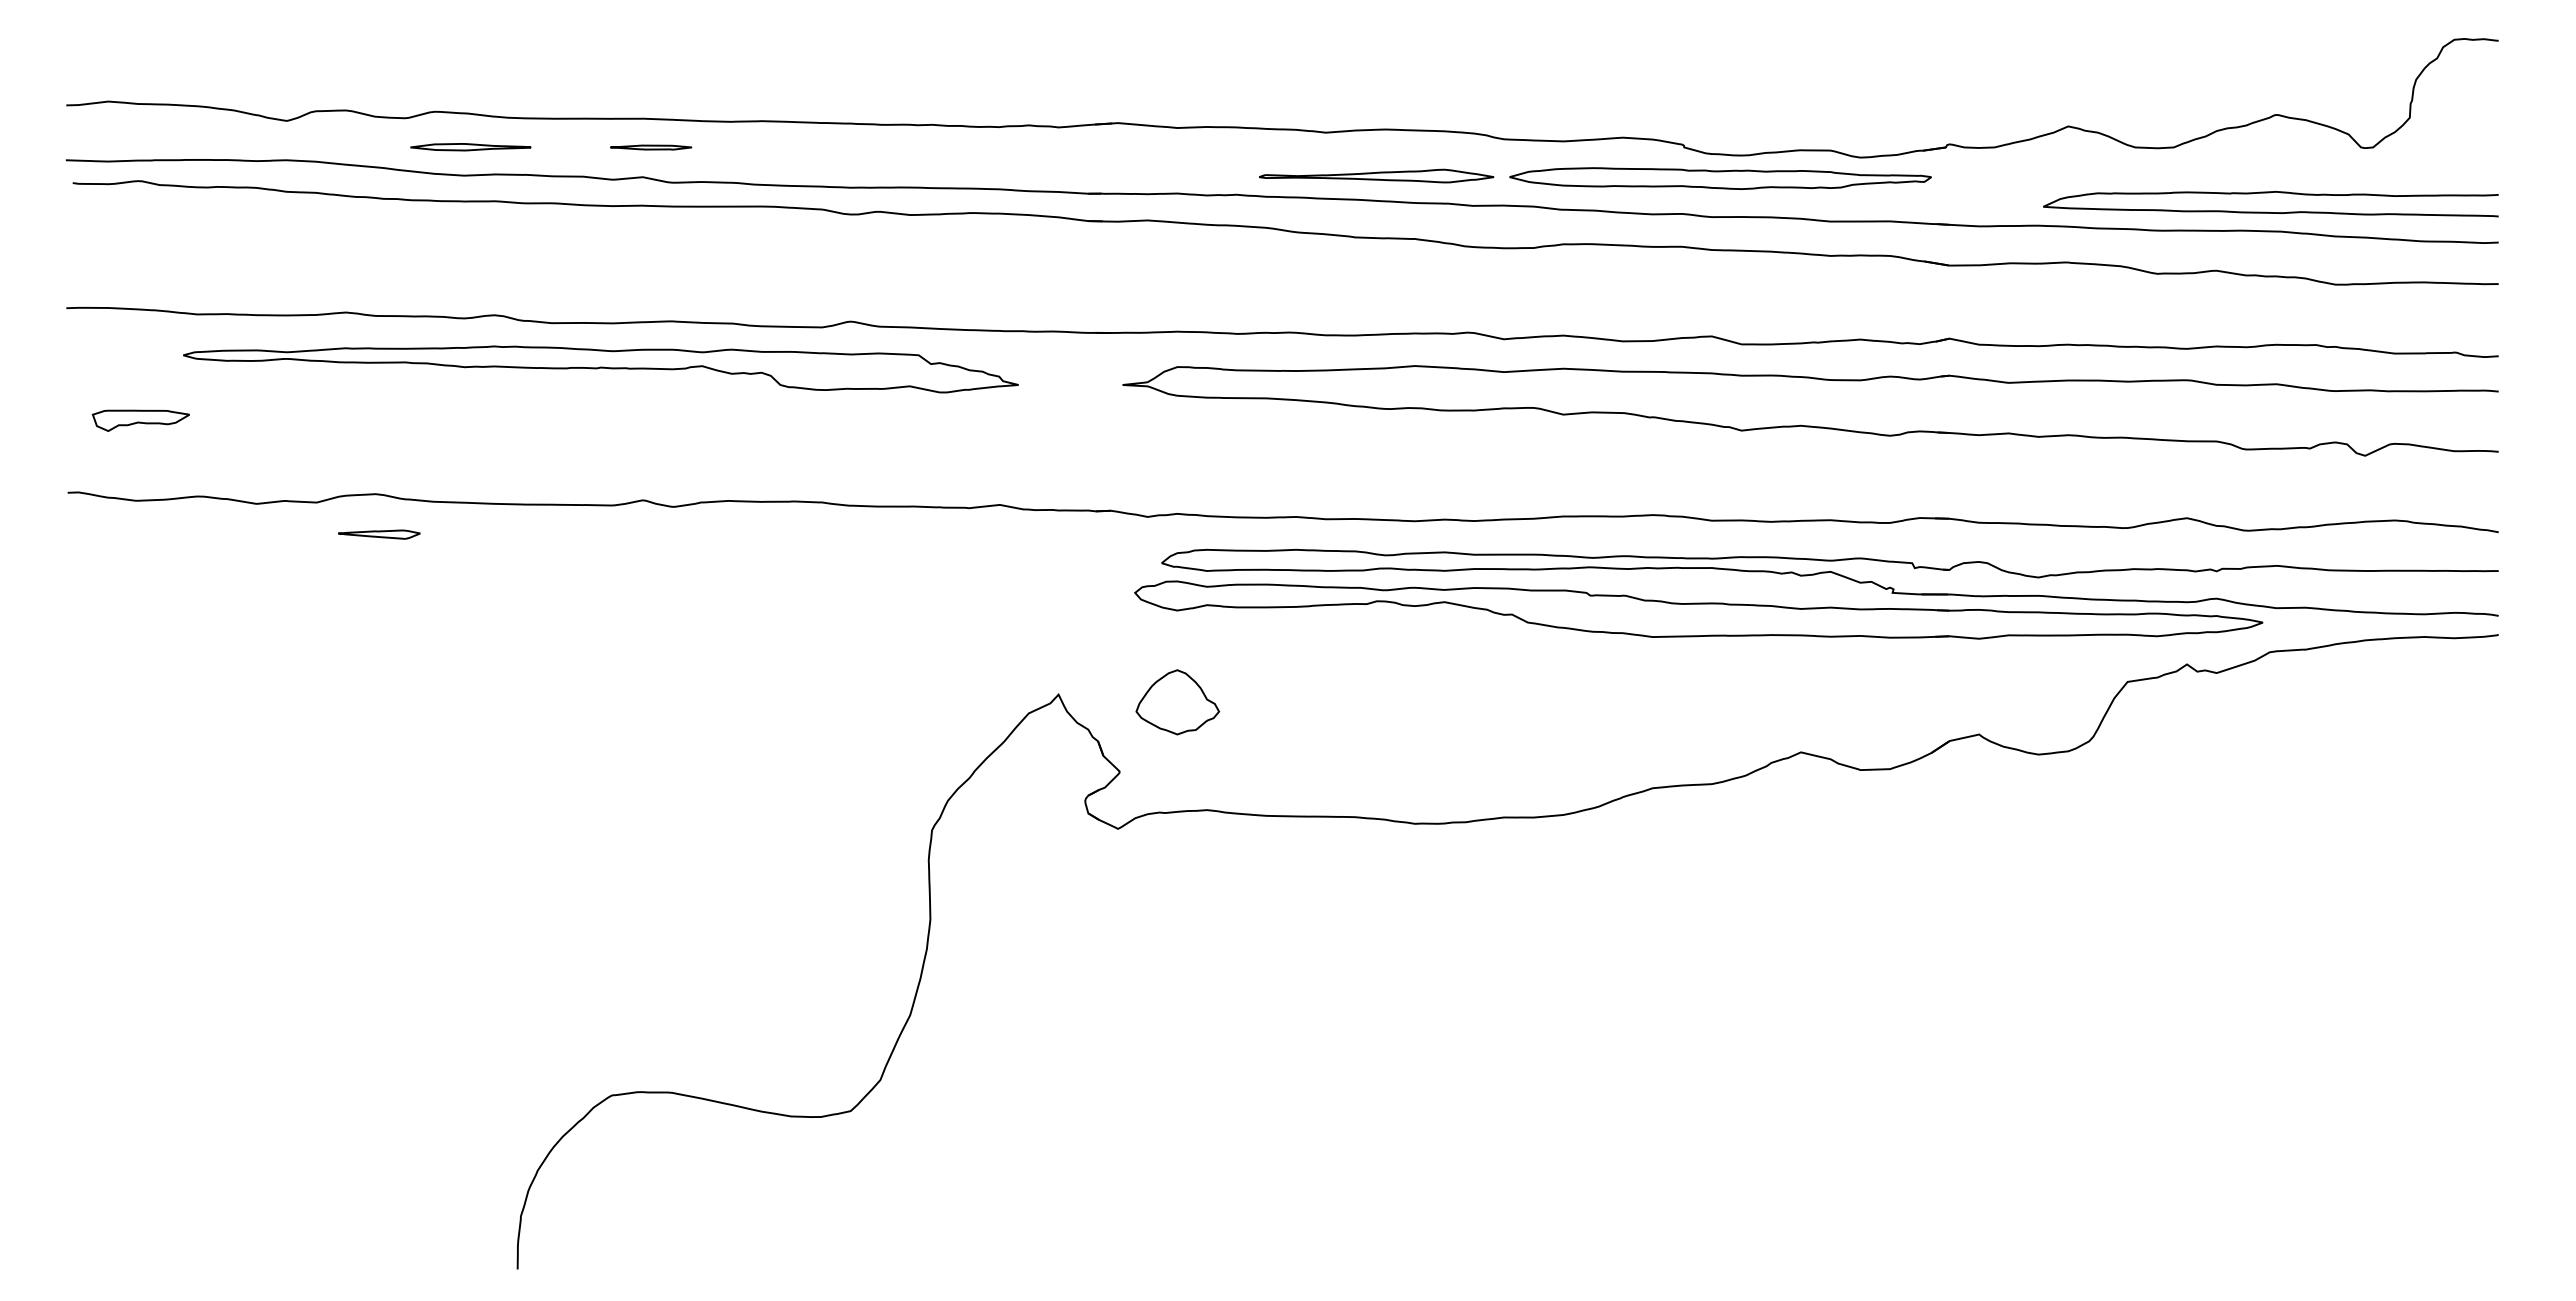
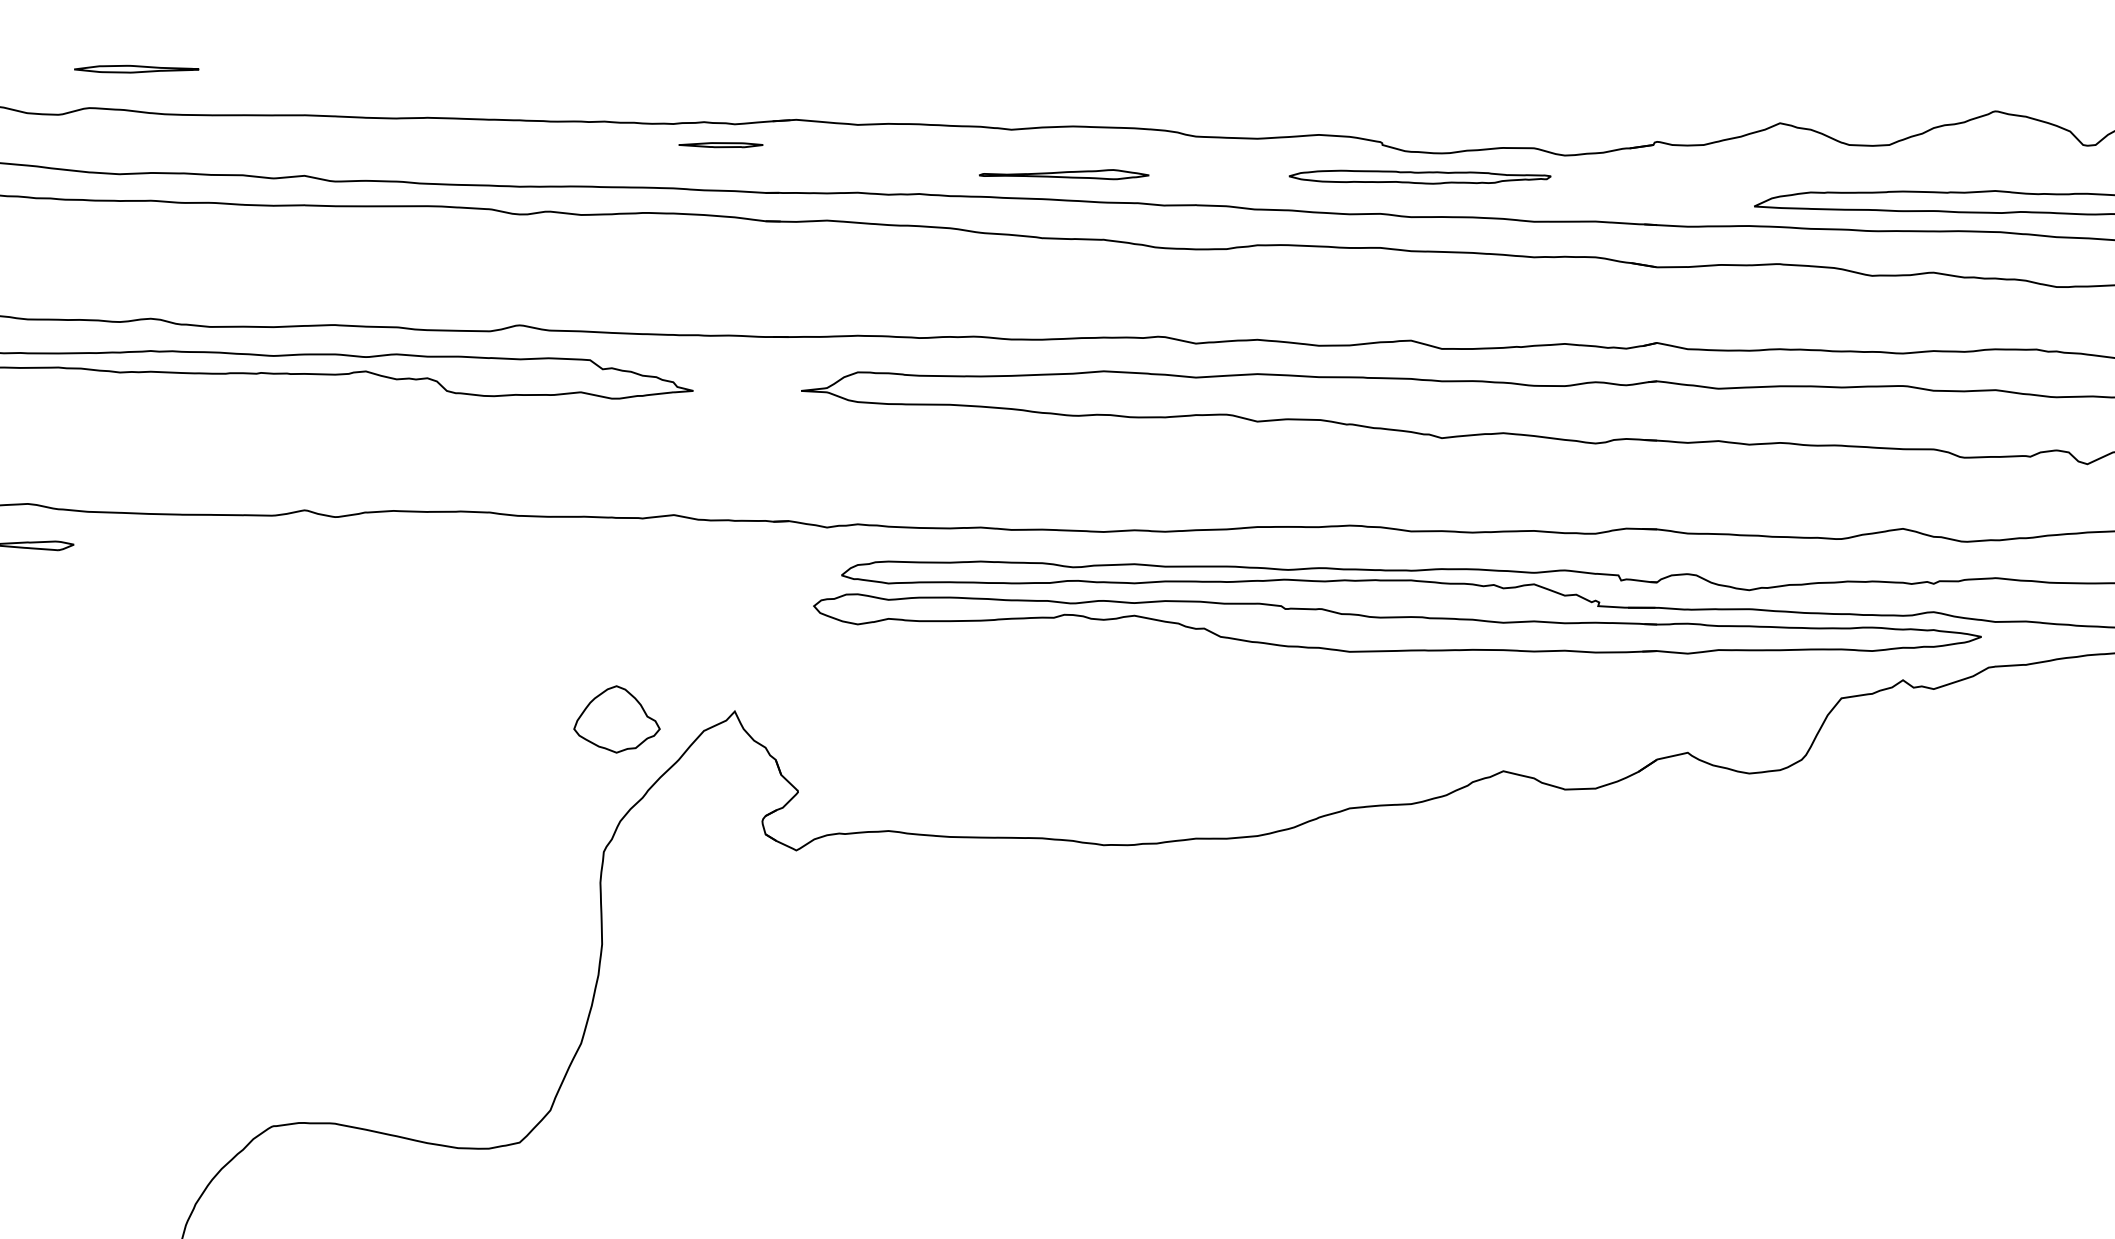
part: (470, 147) -> (136, 69), moved
part: (651, 147) -> (721, 145), moved
part: (1376, 175) -> (1063, 174), size x0.7
part: (1720, 178) -> (1420, 177), size x0.6
part: (1177, 702) -> (616, 719), moved

